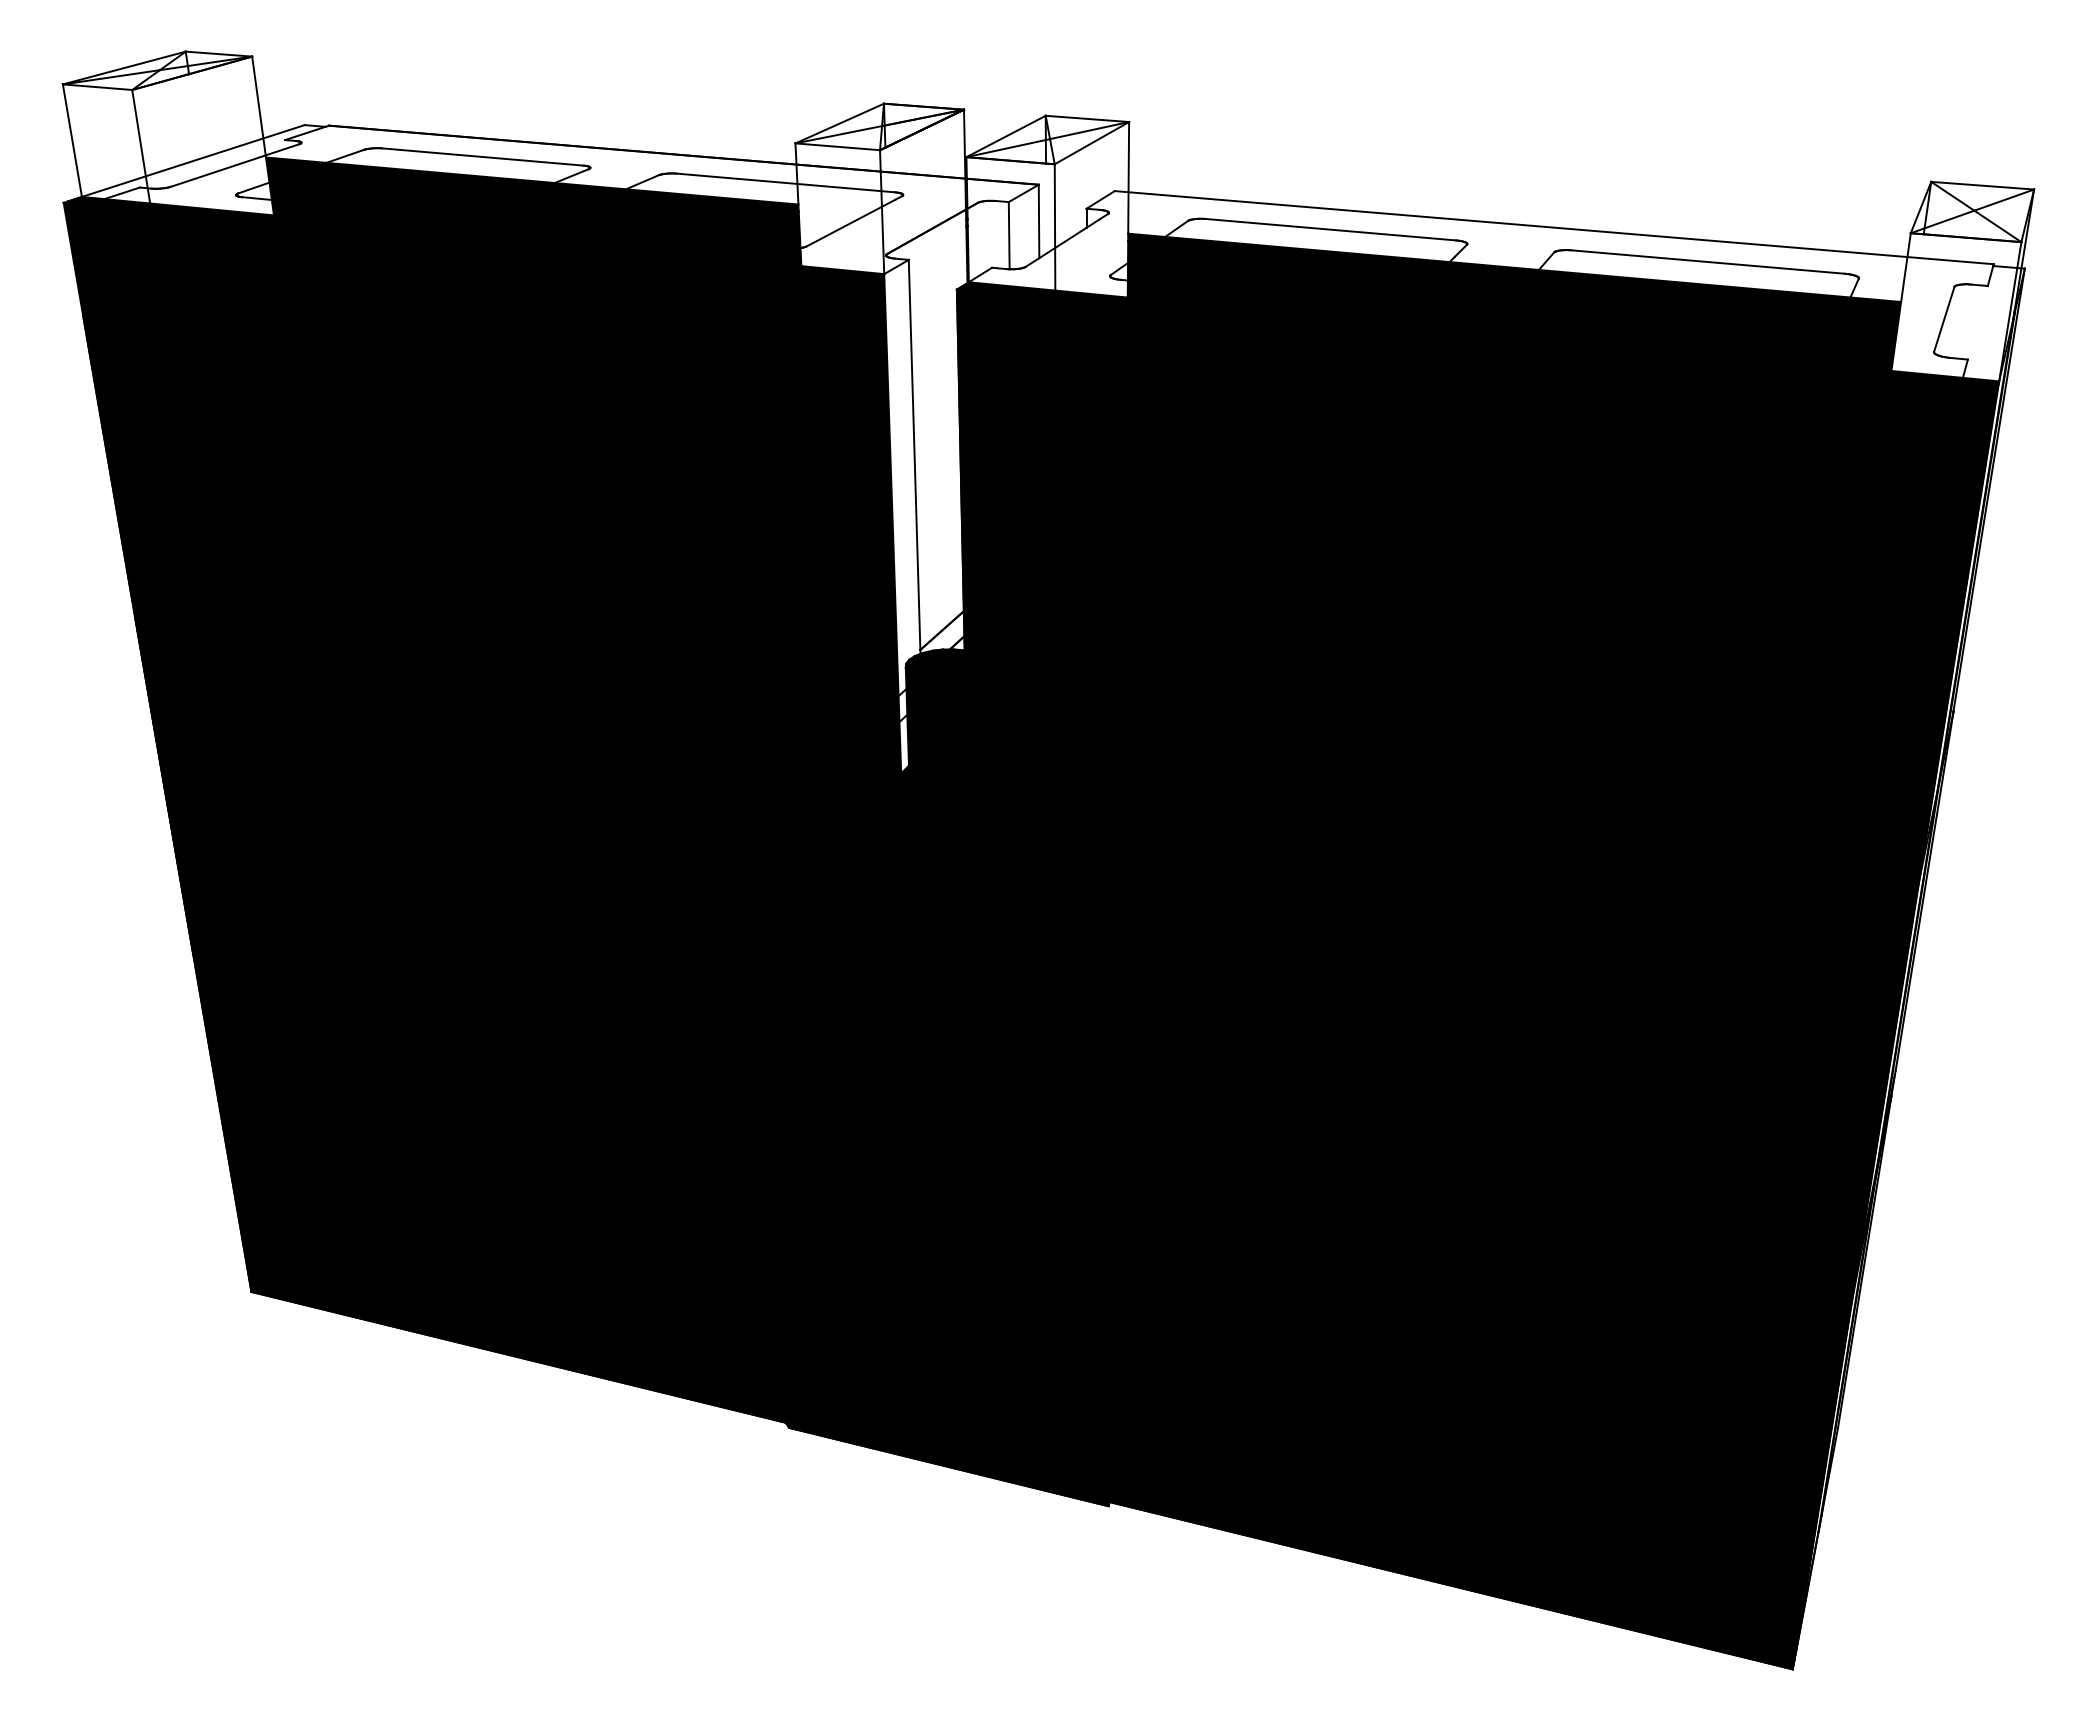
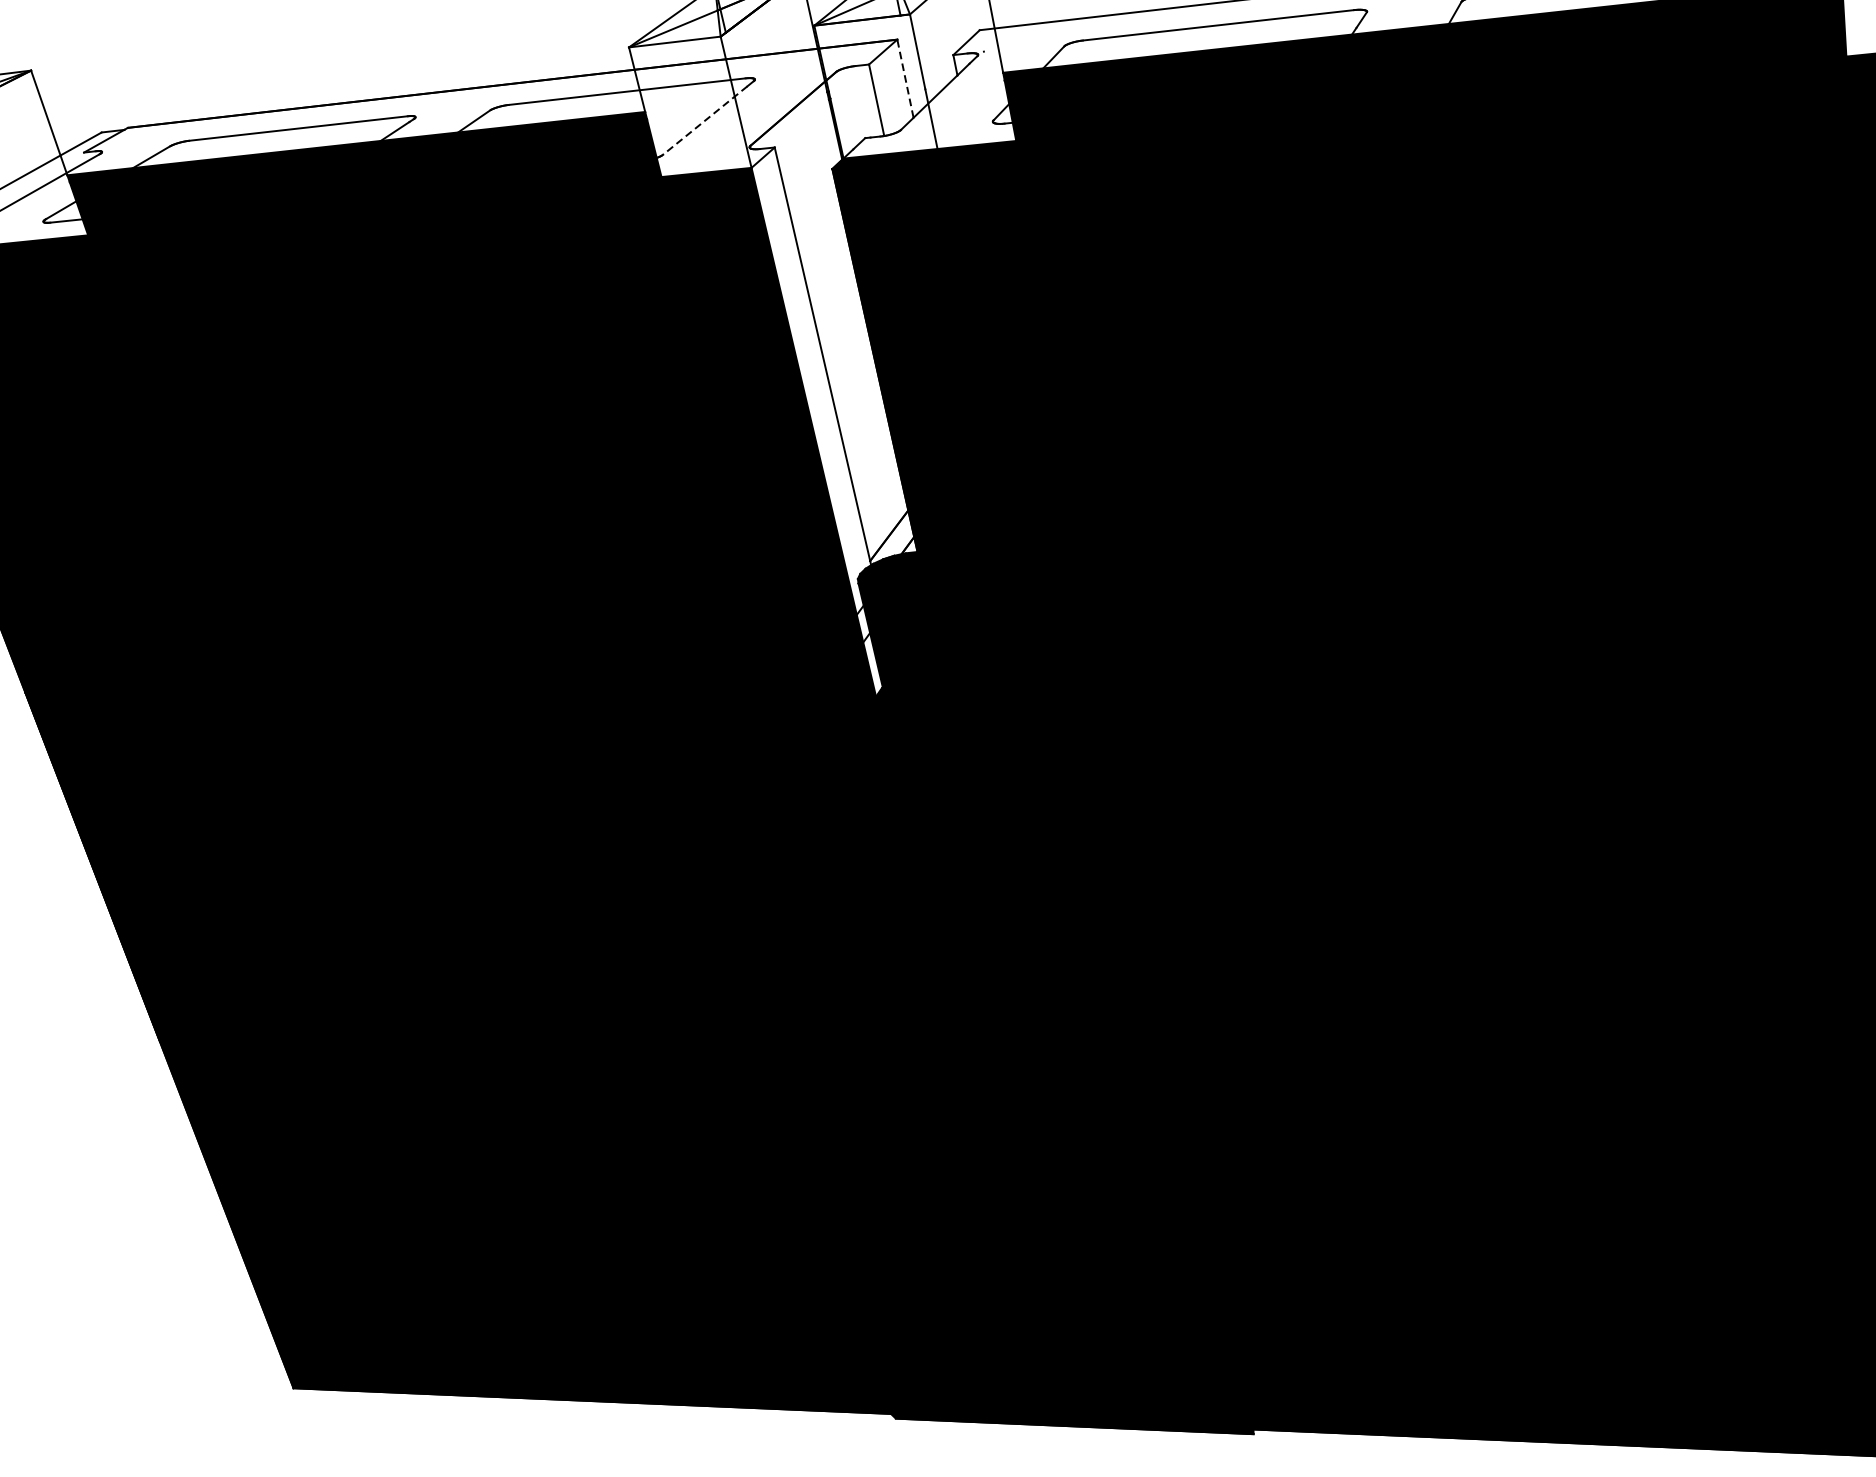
line: (1039, 221) -> (905, 78), solid -> dashed
line: (851, 223) -> (705, 120), solid -> dashed

